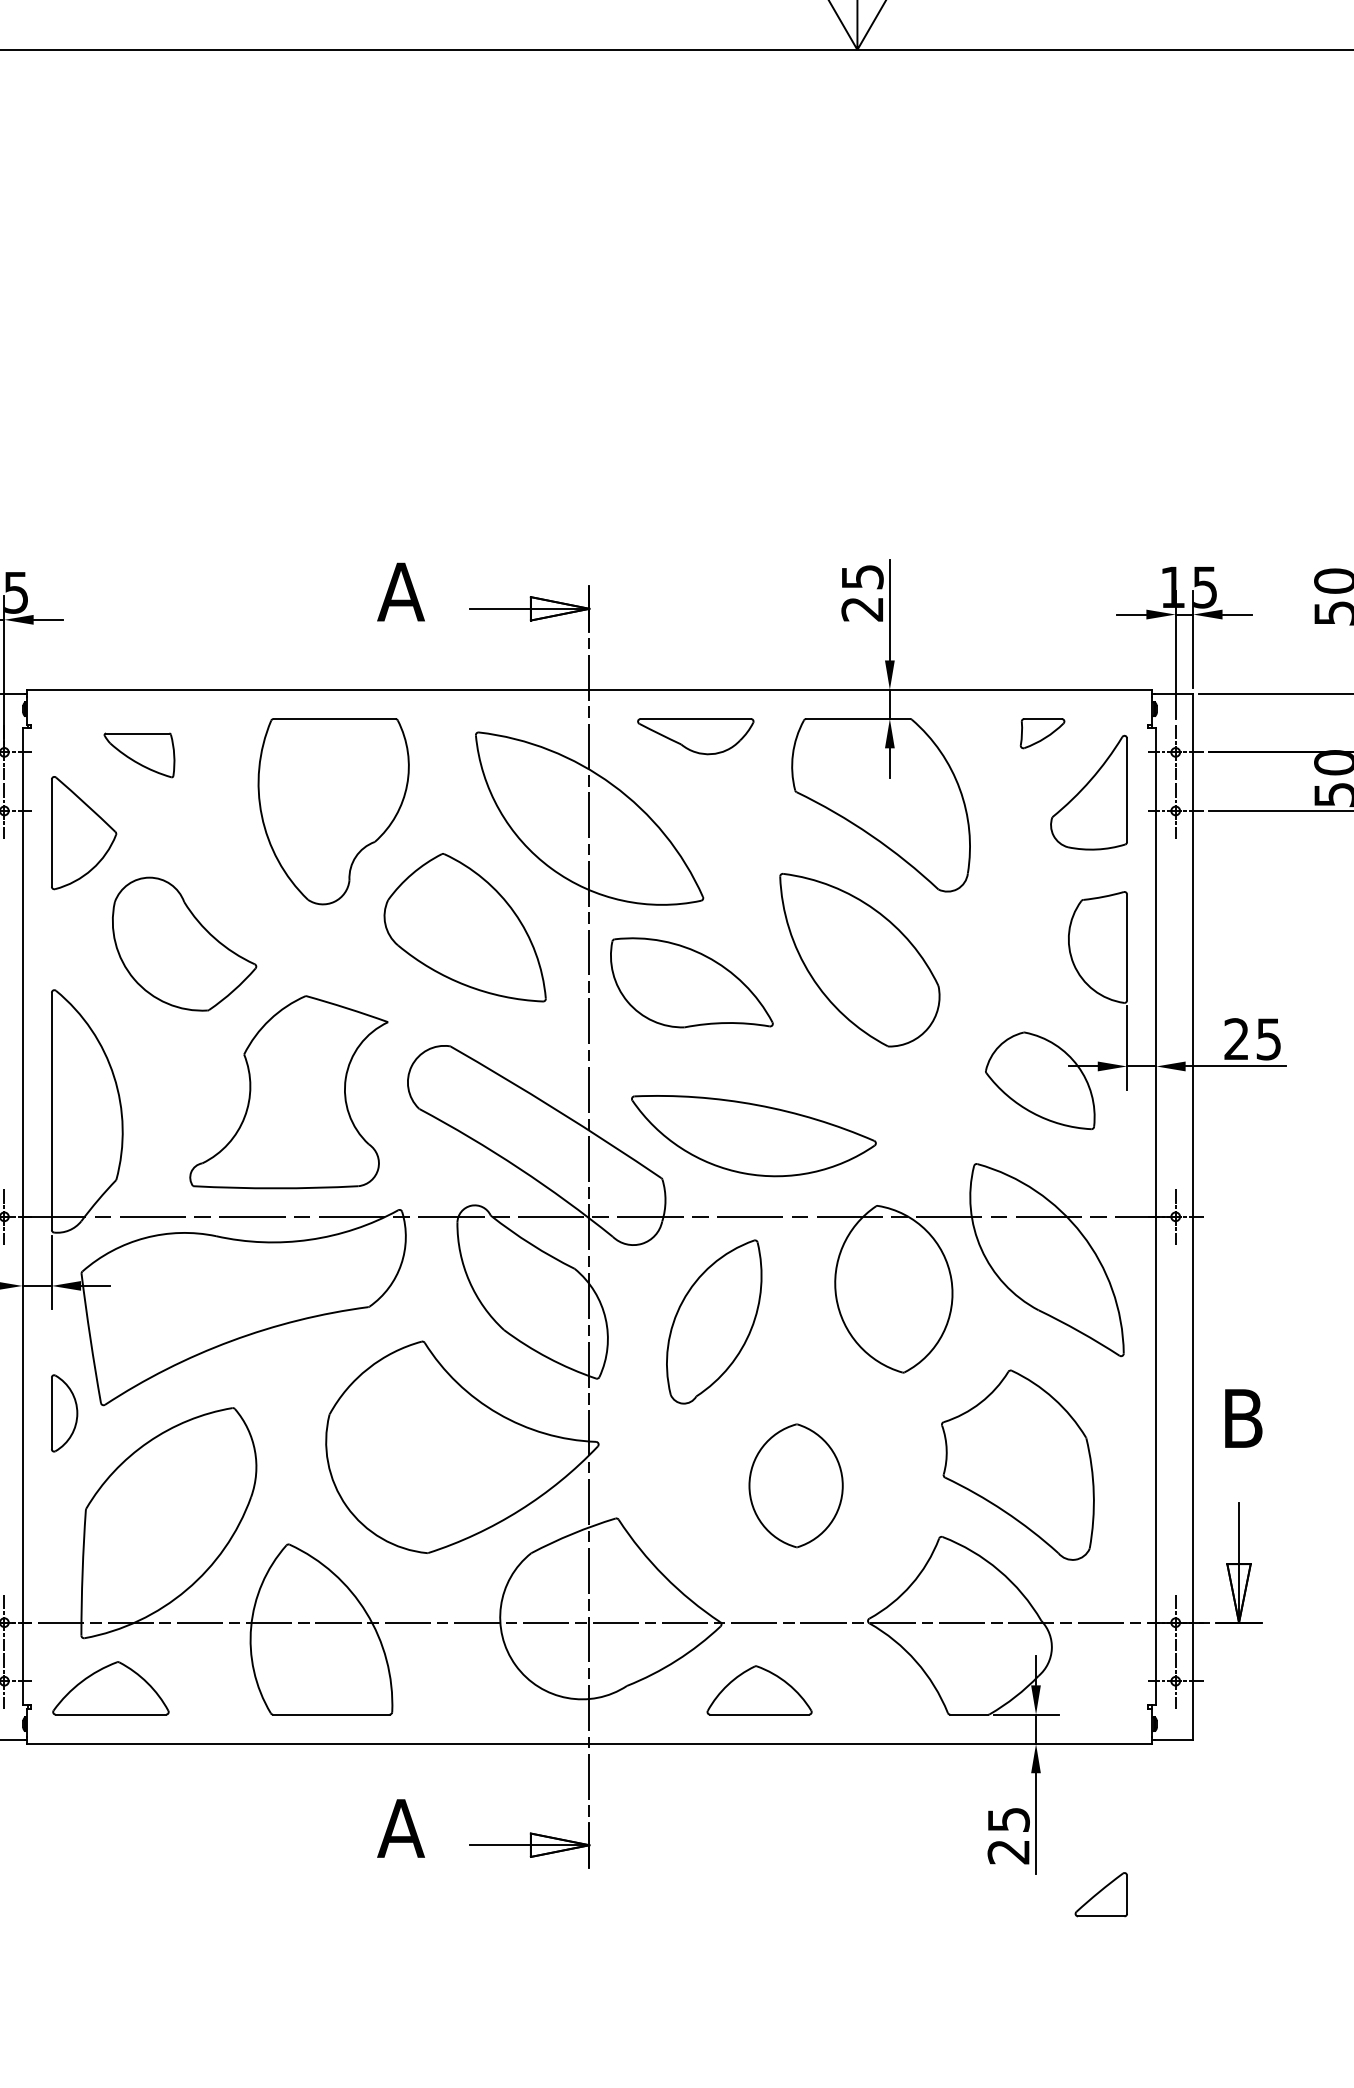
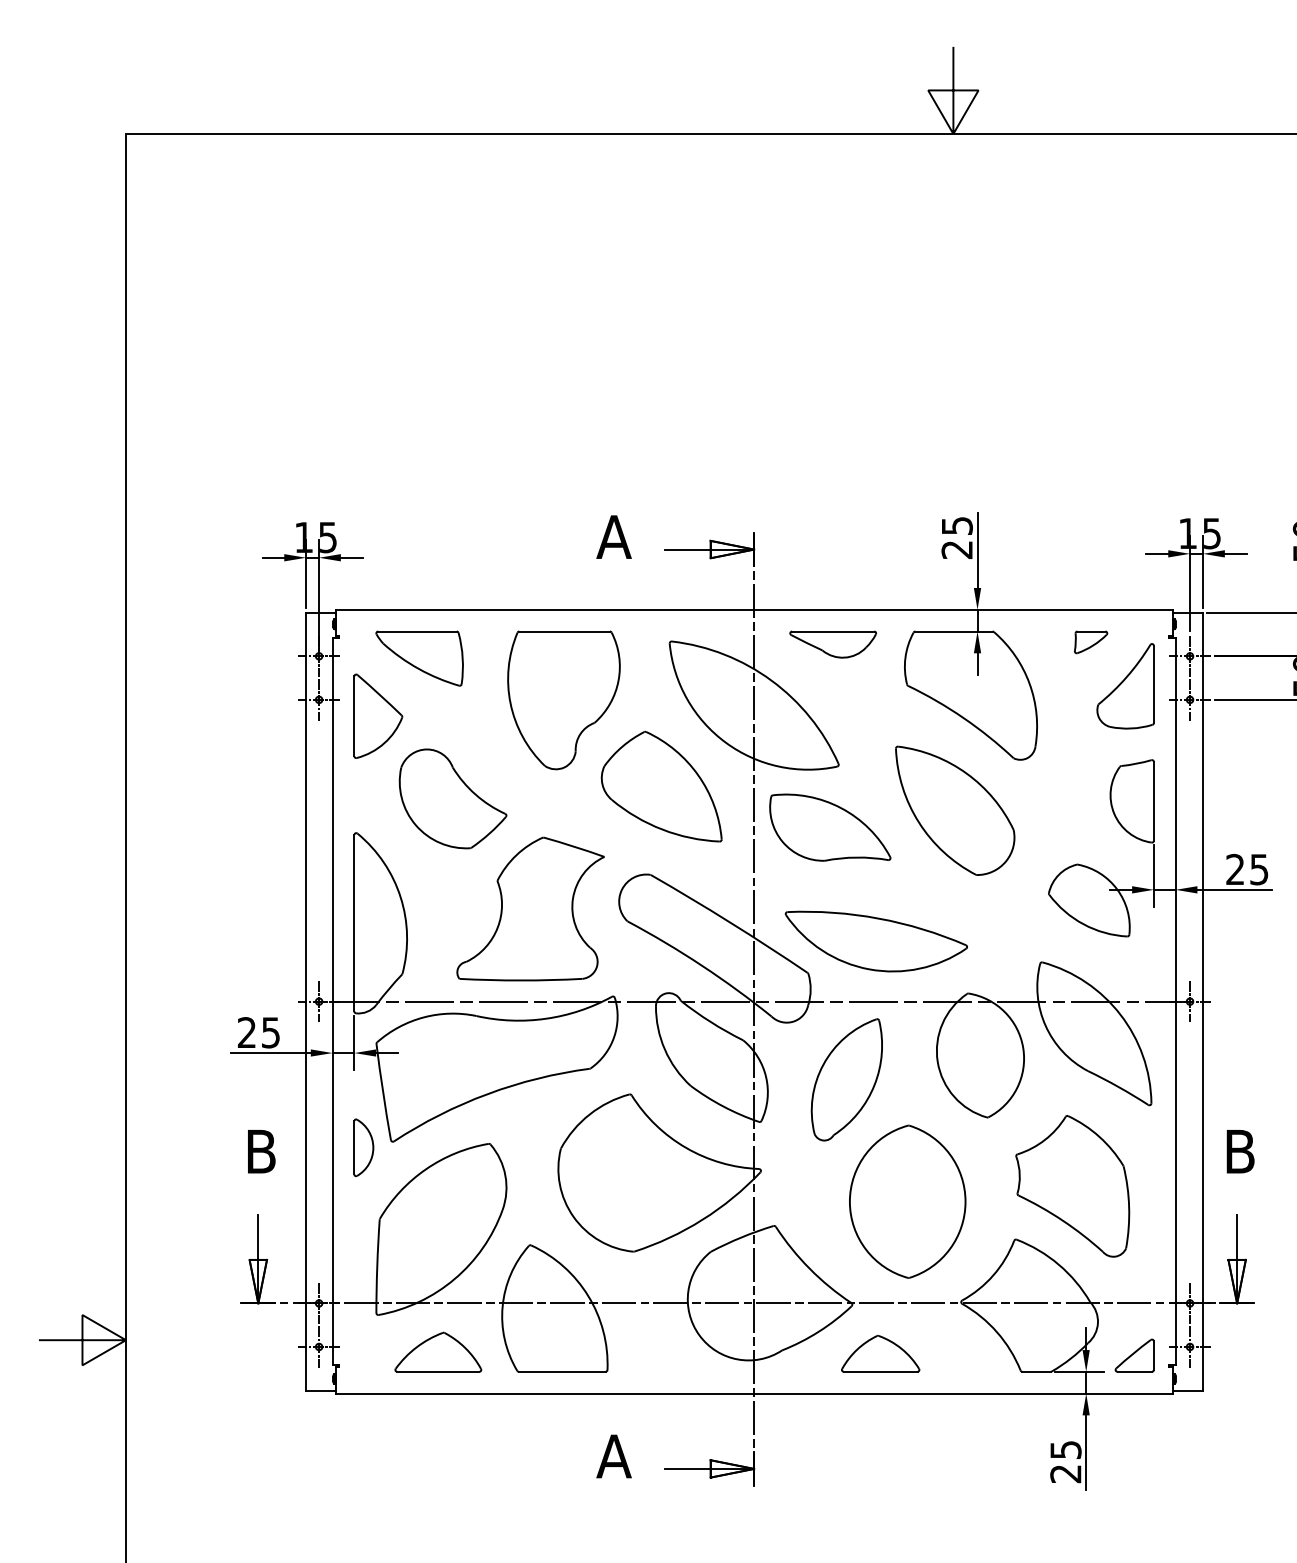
part: (139, 755) -> (419, 658), size x1.67
part: (795, 1485) -> (907, 1201), size x1.67
part: (111, 1687) -> (438, 1351), moved
part: (1100, 1894) -> (1134, 1355), moved

